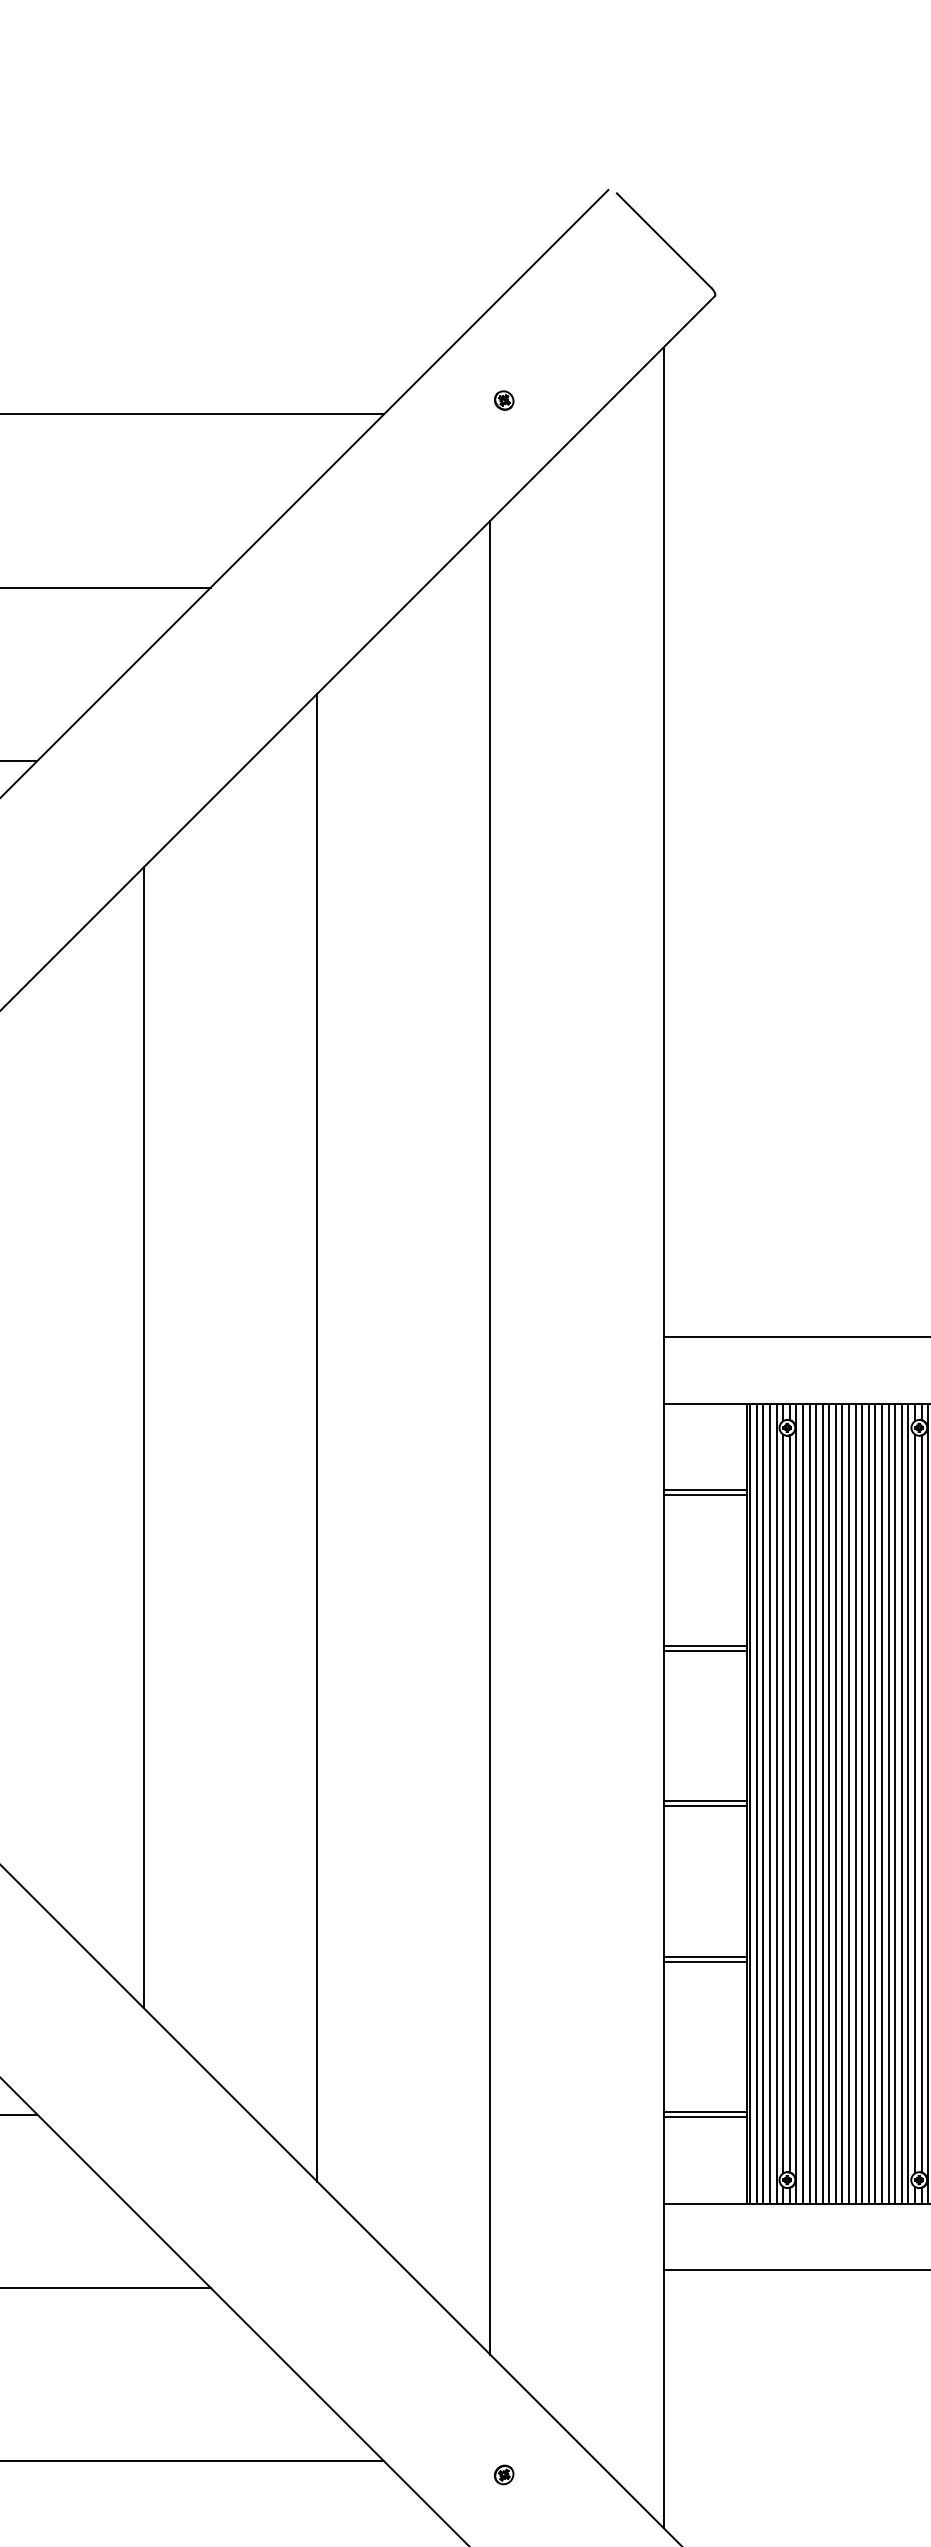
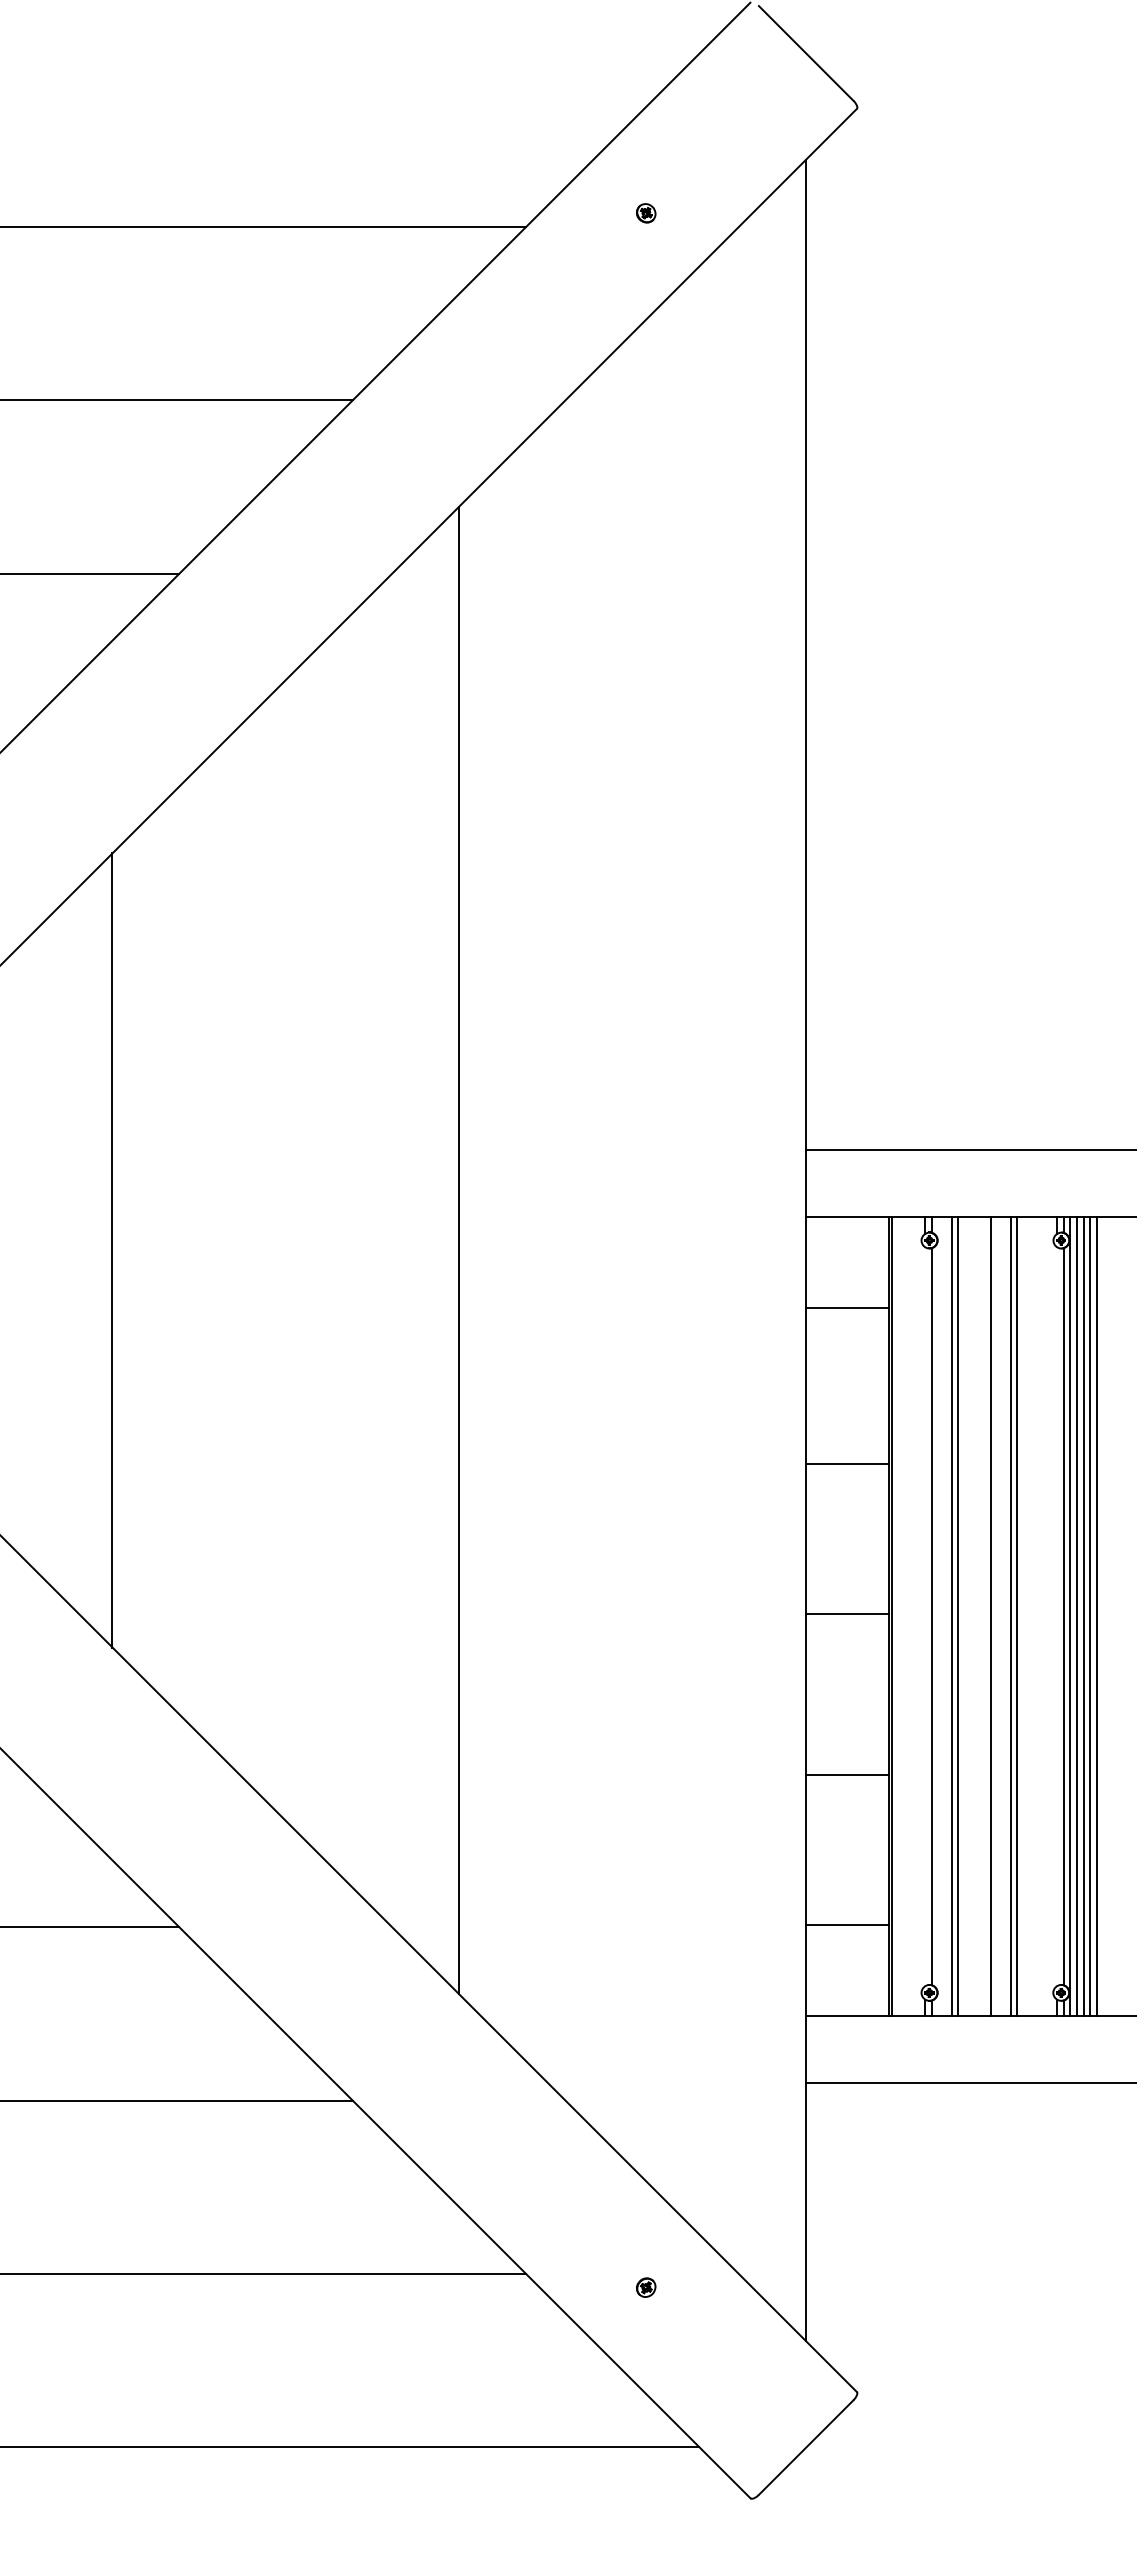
line: (143, 1437) -> (285, 1250), removed
line: (490, 1437) -> (632, 1250), removed
line: (704, 1490) -> (846, 1303), removed
line: (704, 1645) -> (846, 1458), removed
line: (756, 1803) -> (898, 1616), removed
line: (763, 1803) -> (905, 1616), removed
line: (770, 1803) -> (912, 1616), removed
line: (776, 1803) -> (918, 1616), removed
line: (783, 1803) -> (925, 1616), removed
line: (796, 1803) -> (938, 1616), removed
line: (803, 1803) -> (945, 1616), removed
line: (822, 1803) -> (964, 1616), removed
line: (829, 1803) -> (971, 1616), removed
line: (835, 1803) -> (977, 1616), removed
line: (842, 1803) -> (984, 1616), removed
line: (855, 1803) -> (997, 1616), removed
line: (862, 1803) -> (1004, 1616), removed
line: (882, 1803) -> (1024, 1616), removed
line: (888, 1803) -> (1030, 1616), removed
line: (895, 1803) -> (1037, 1616), removed
line: (901, 1803) -> (1043, 1616), removed
line: (908, 1803) -> (1050, 1616), removed
line: (915, 1803) -> (1057, 1616), removed
line: (704, 1806) -> (846, 1619), removed
line: (704, 1956) -> (846, 1769), removed
line: (704, 2117) -> (846, 1930), removed

